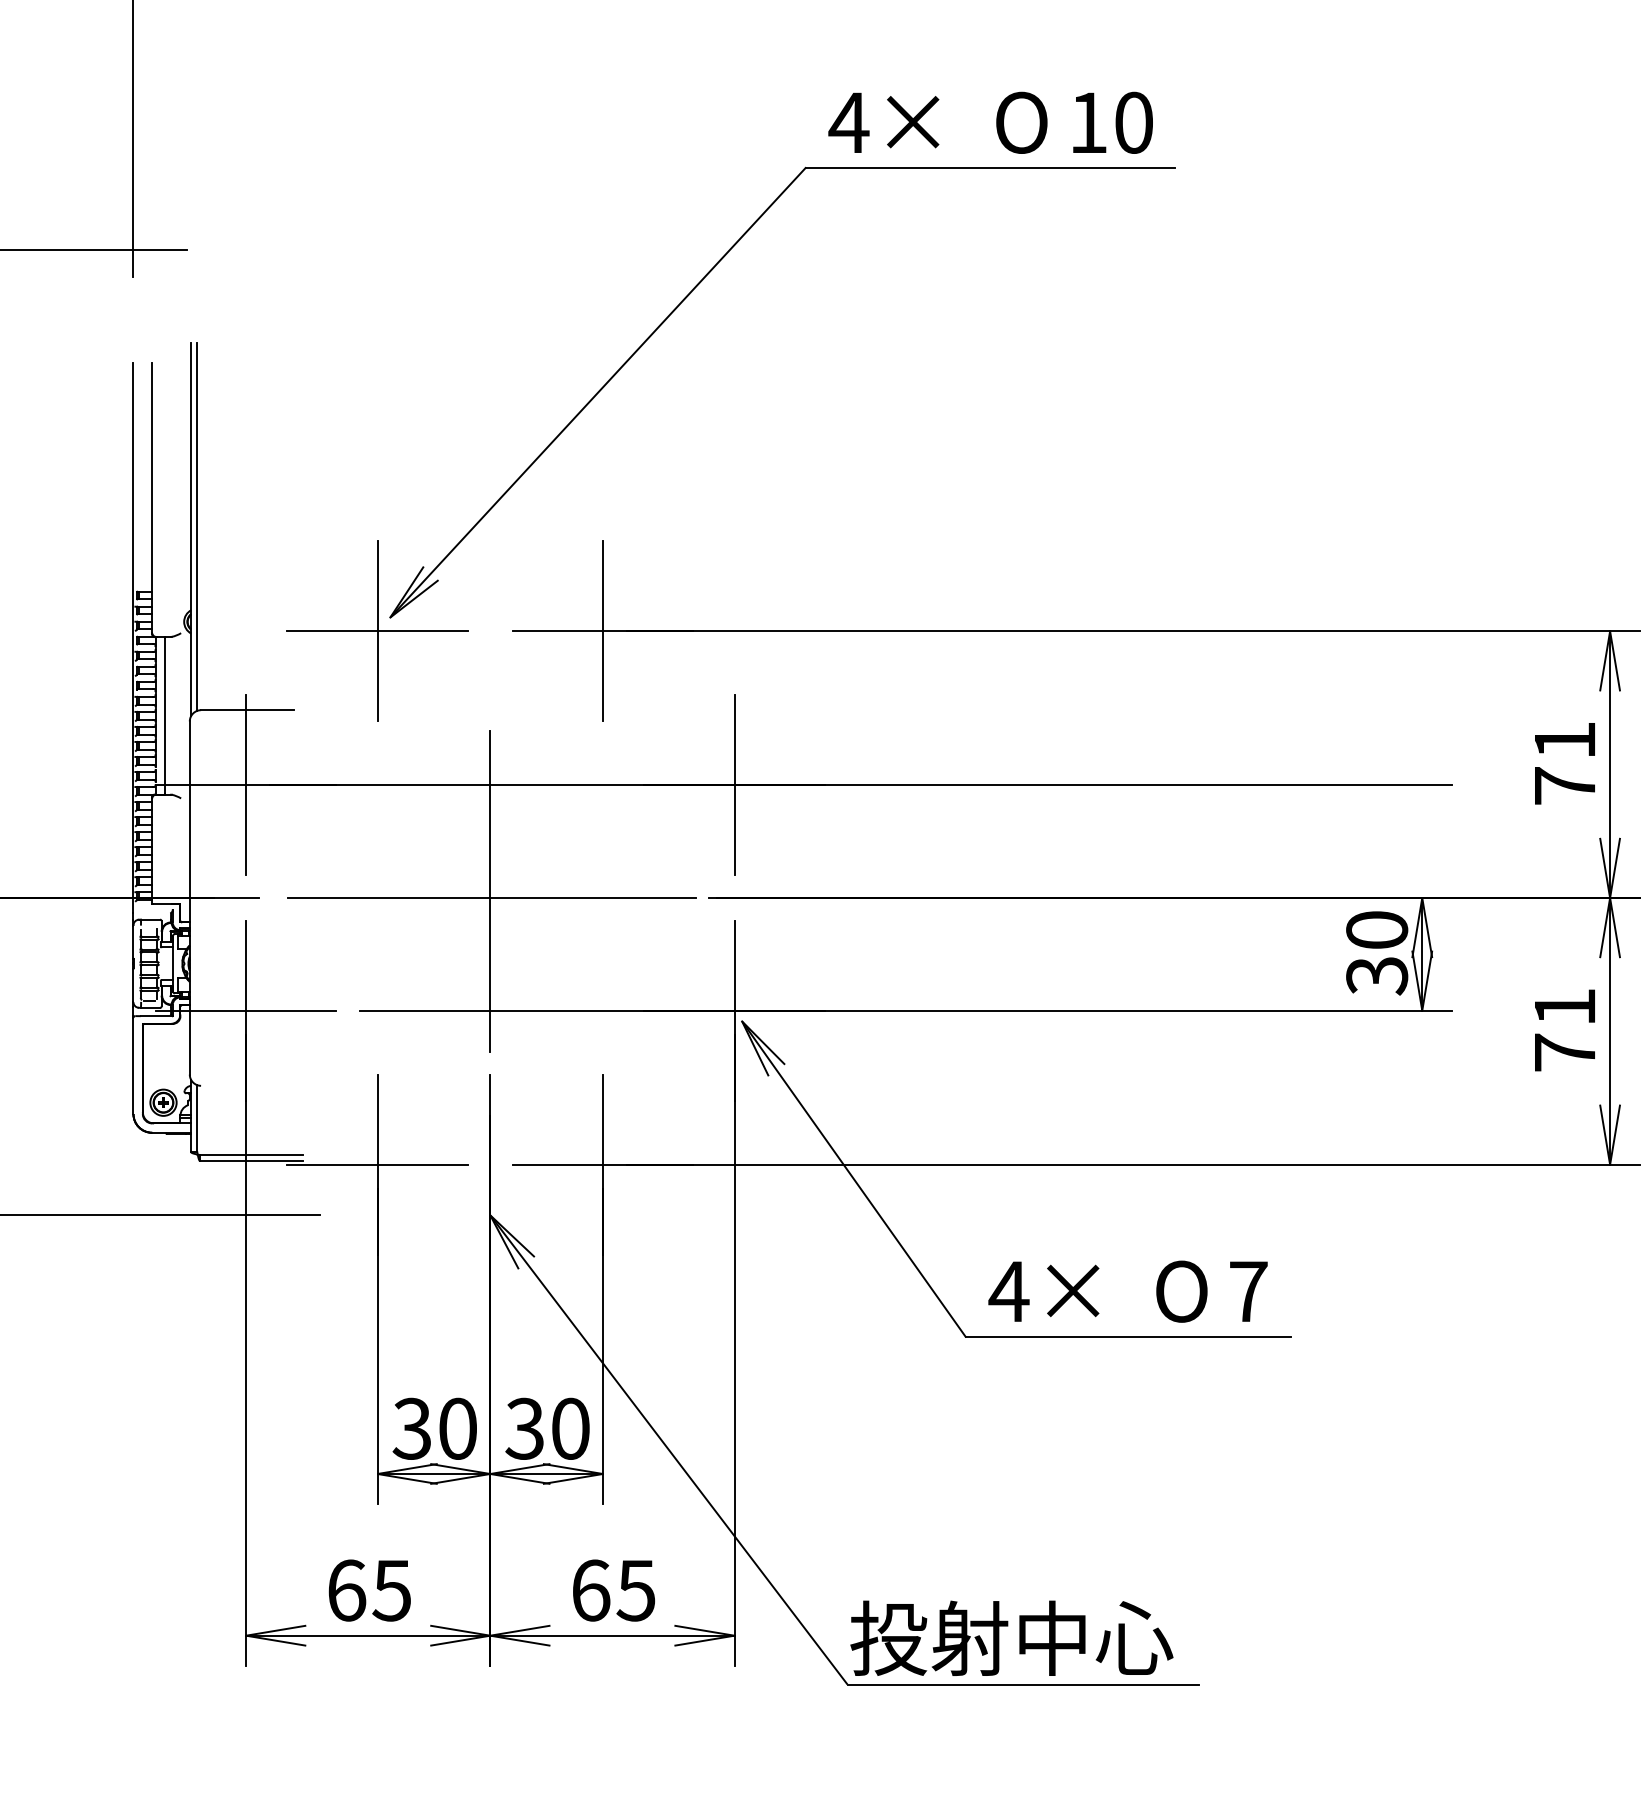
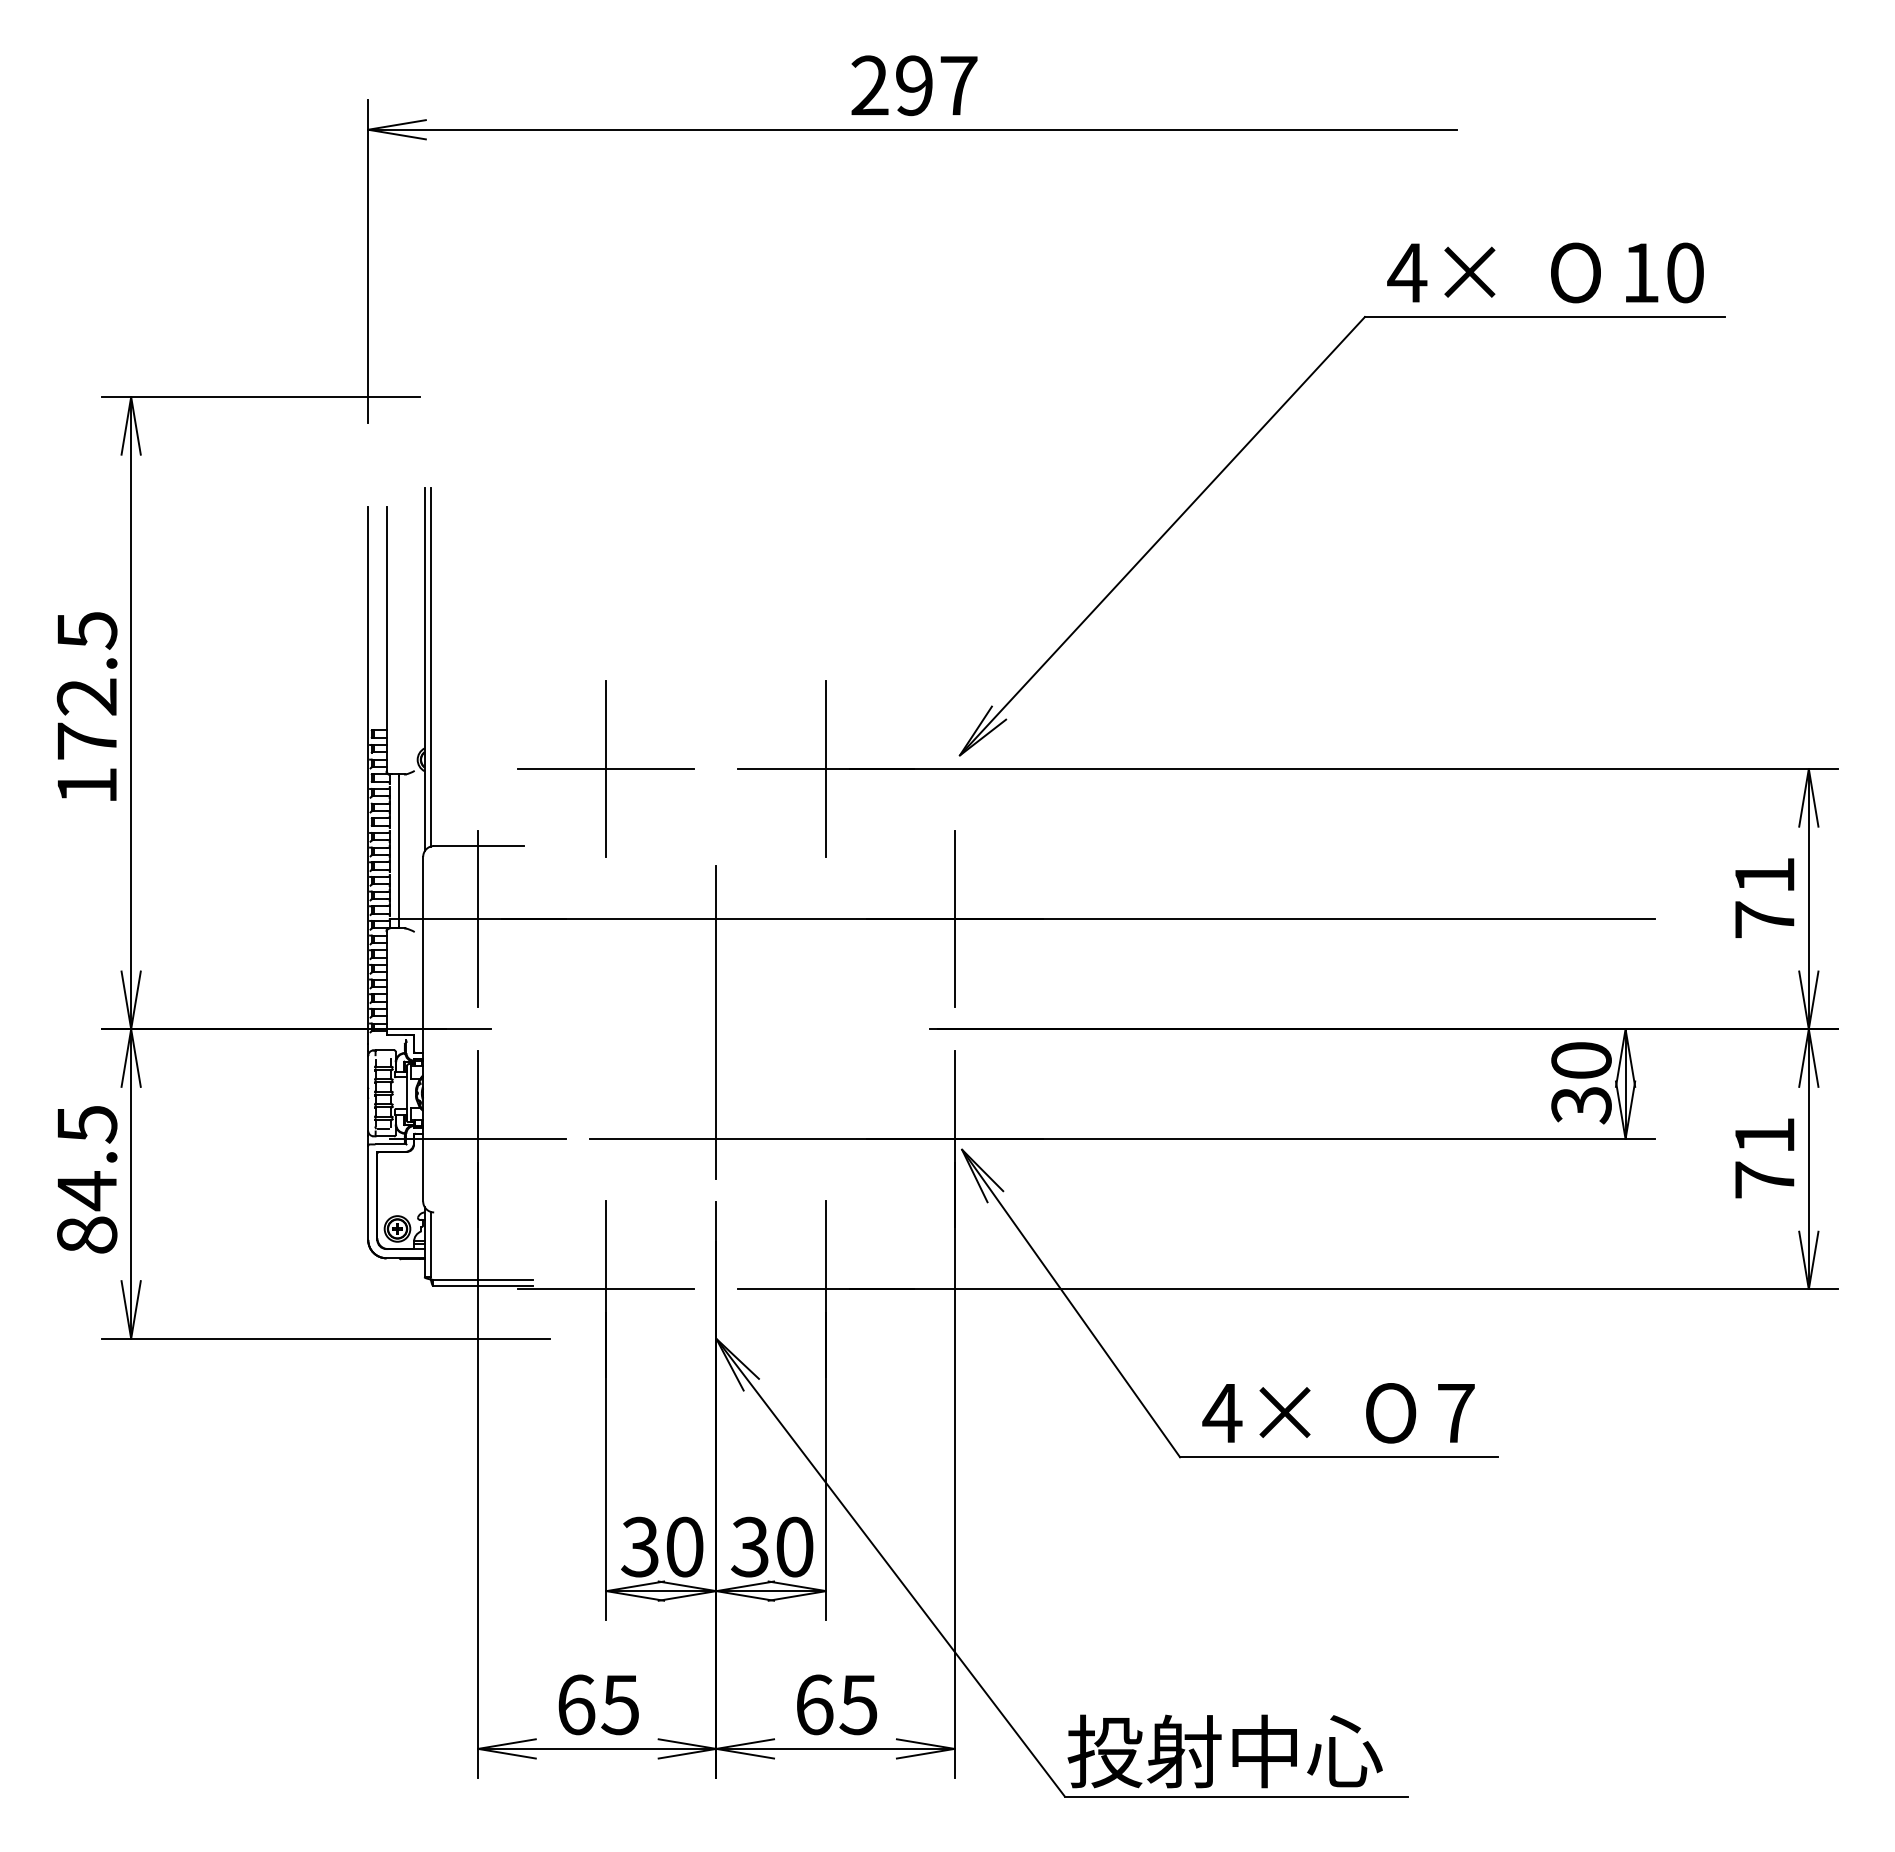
part: (704, 279) -> (1266, 425), moved
line: (492, 898) -> (718, 1029), removed

